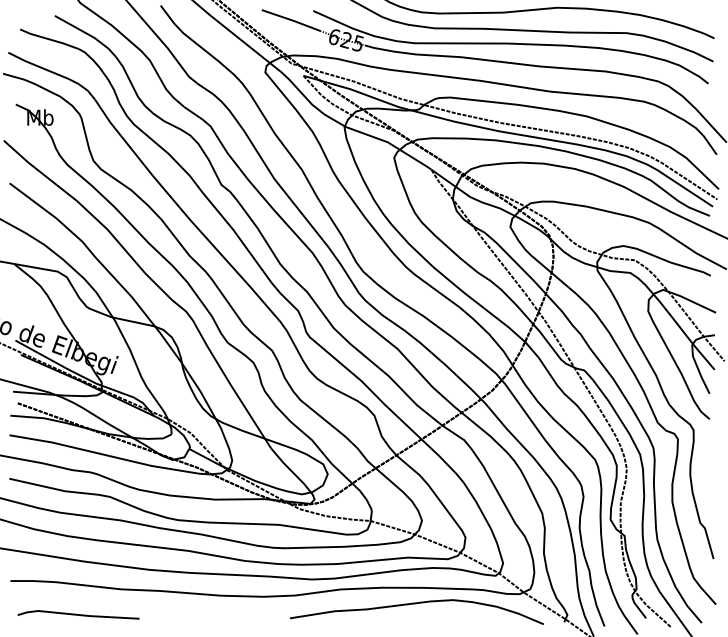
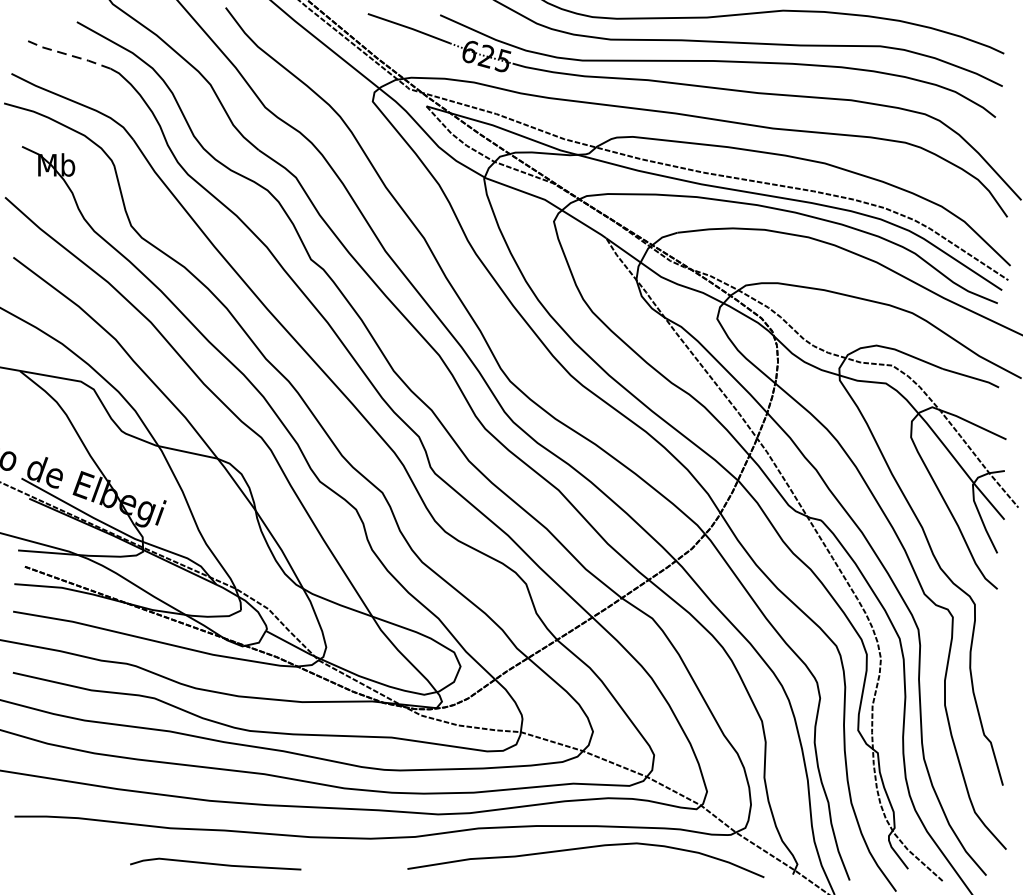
line: (49, 39) -> (69, 55), solid -> dashed
line: (78, 614) -> (215, 863), moved

